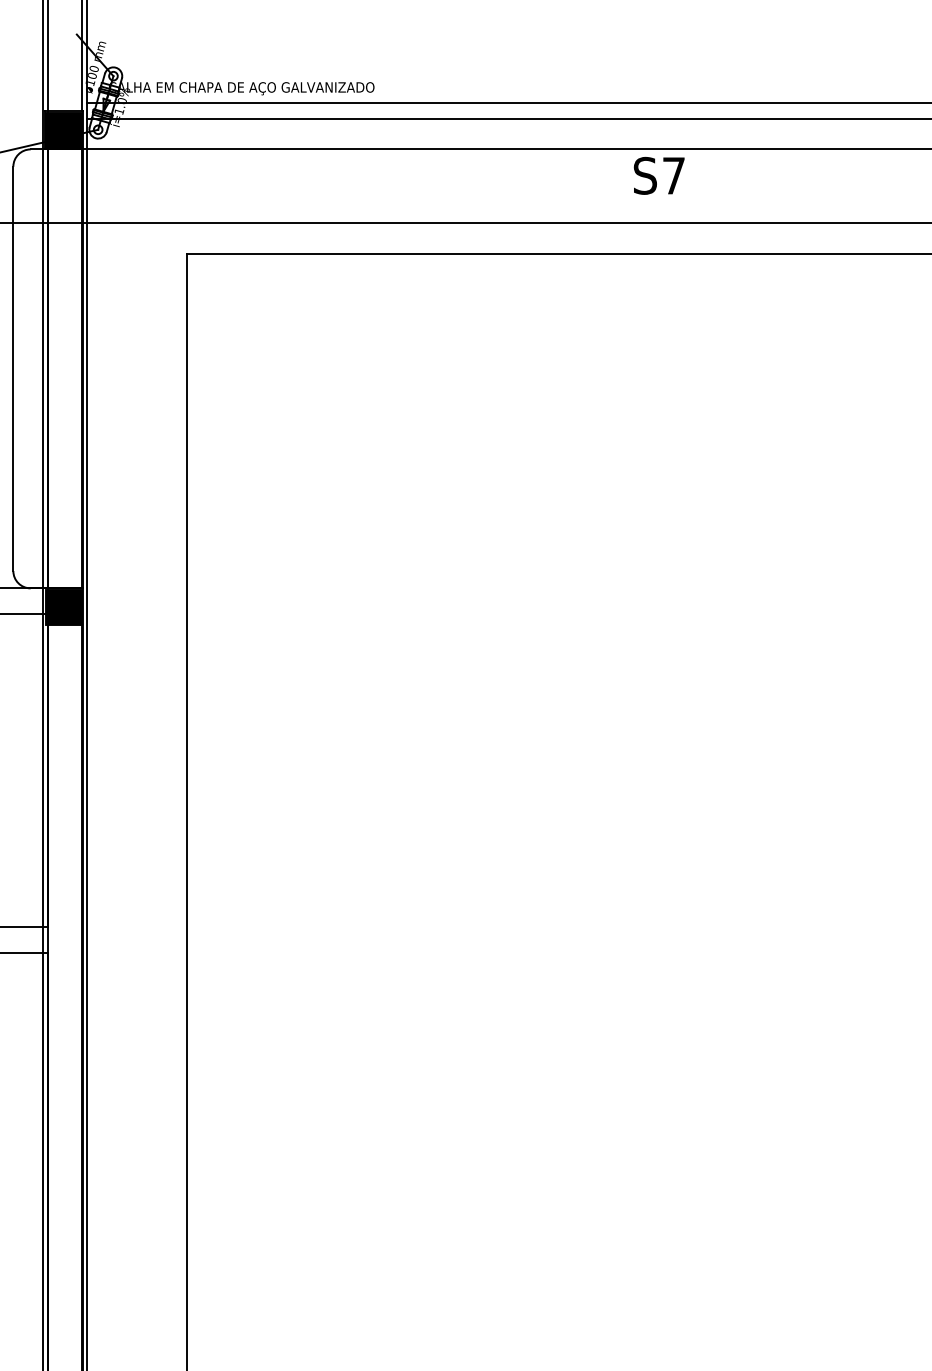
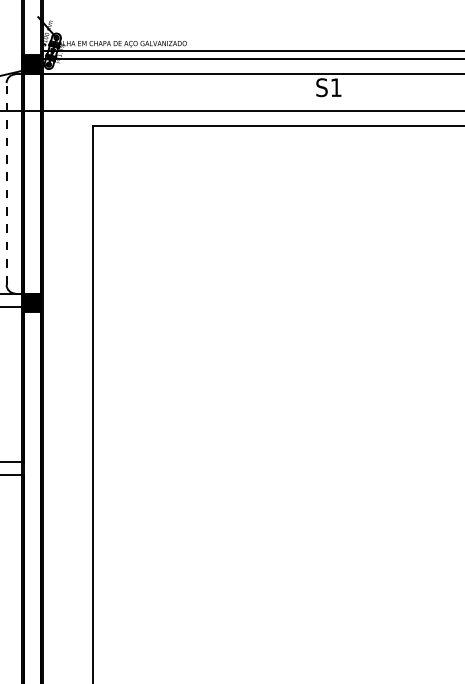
text: (674, 175) -> (336, 87), S7 -> S1
line: (13, 369) -> (6, 184), solid -> dashed

